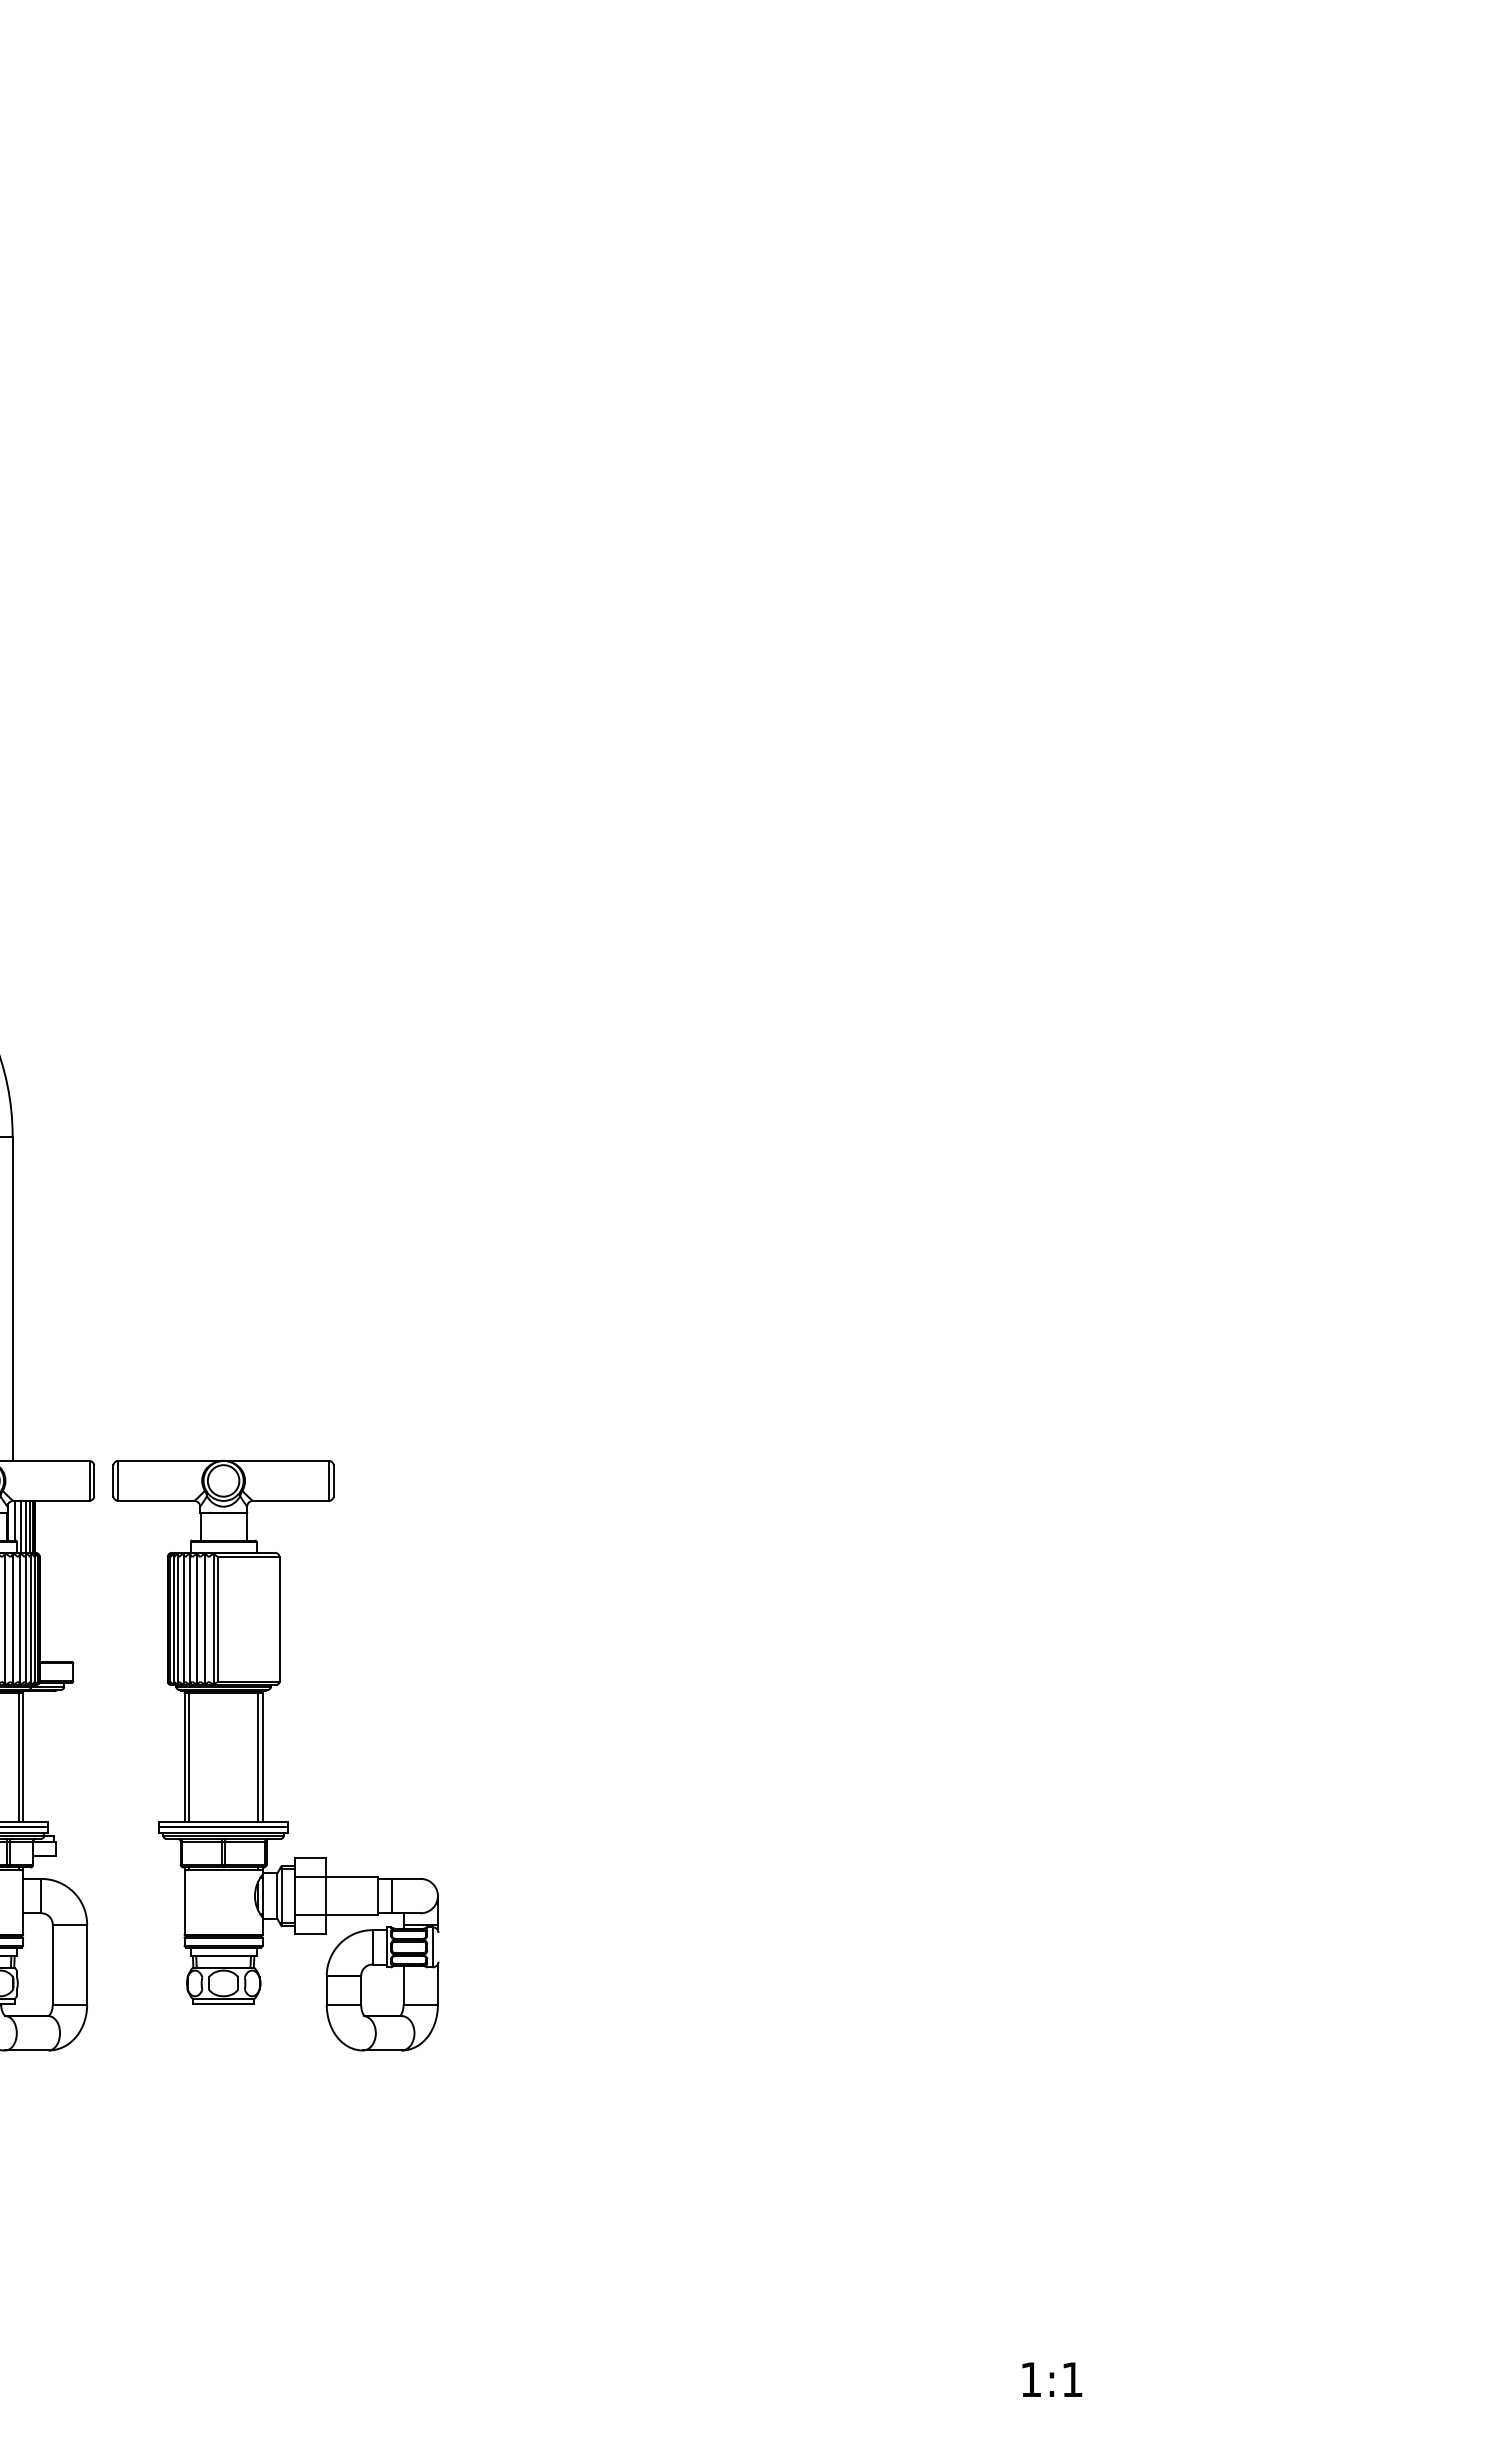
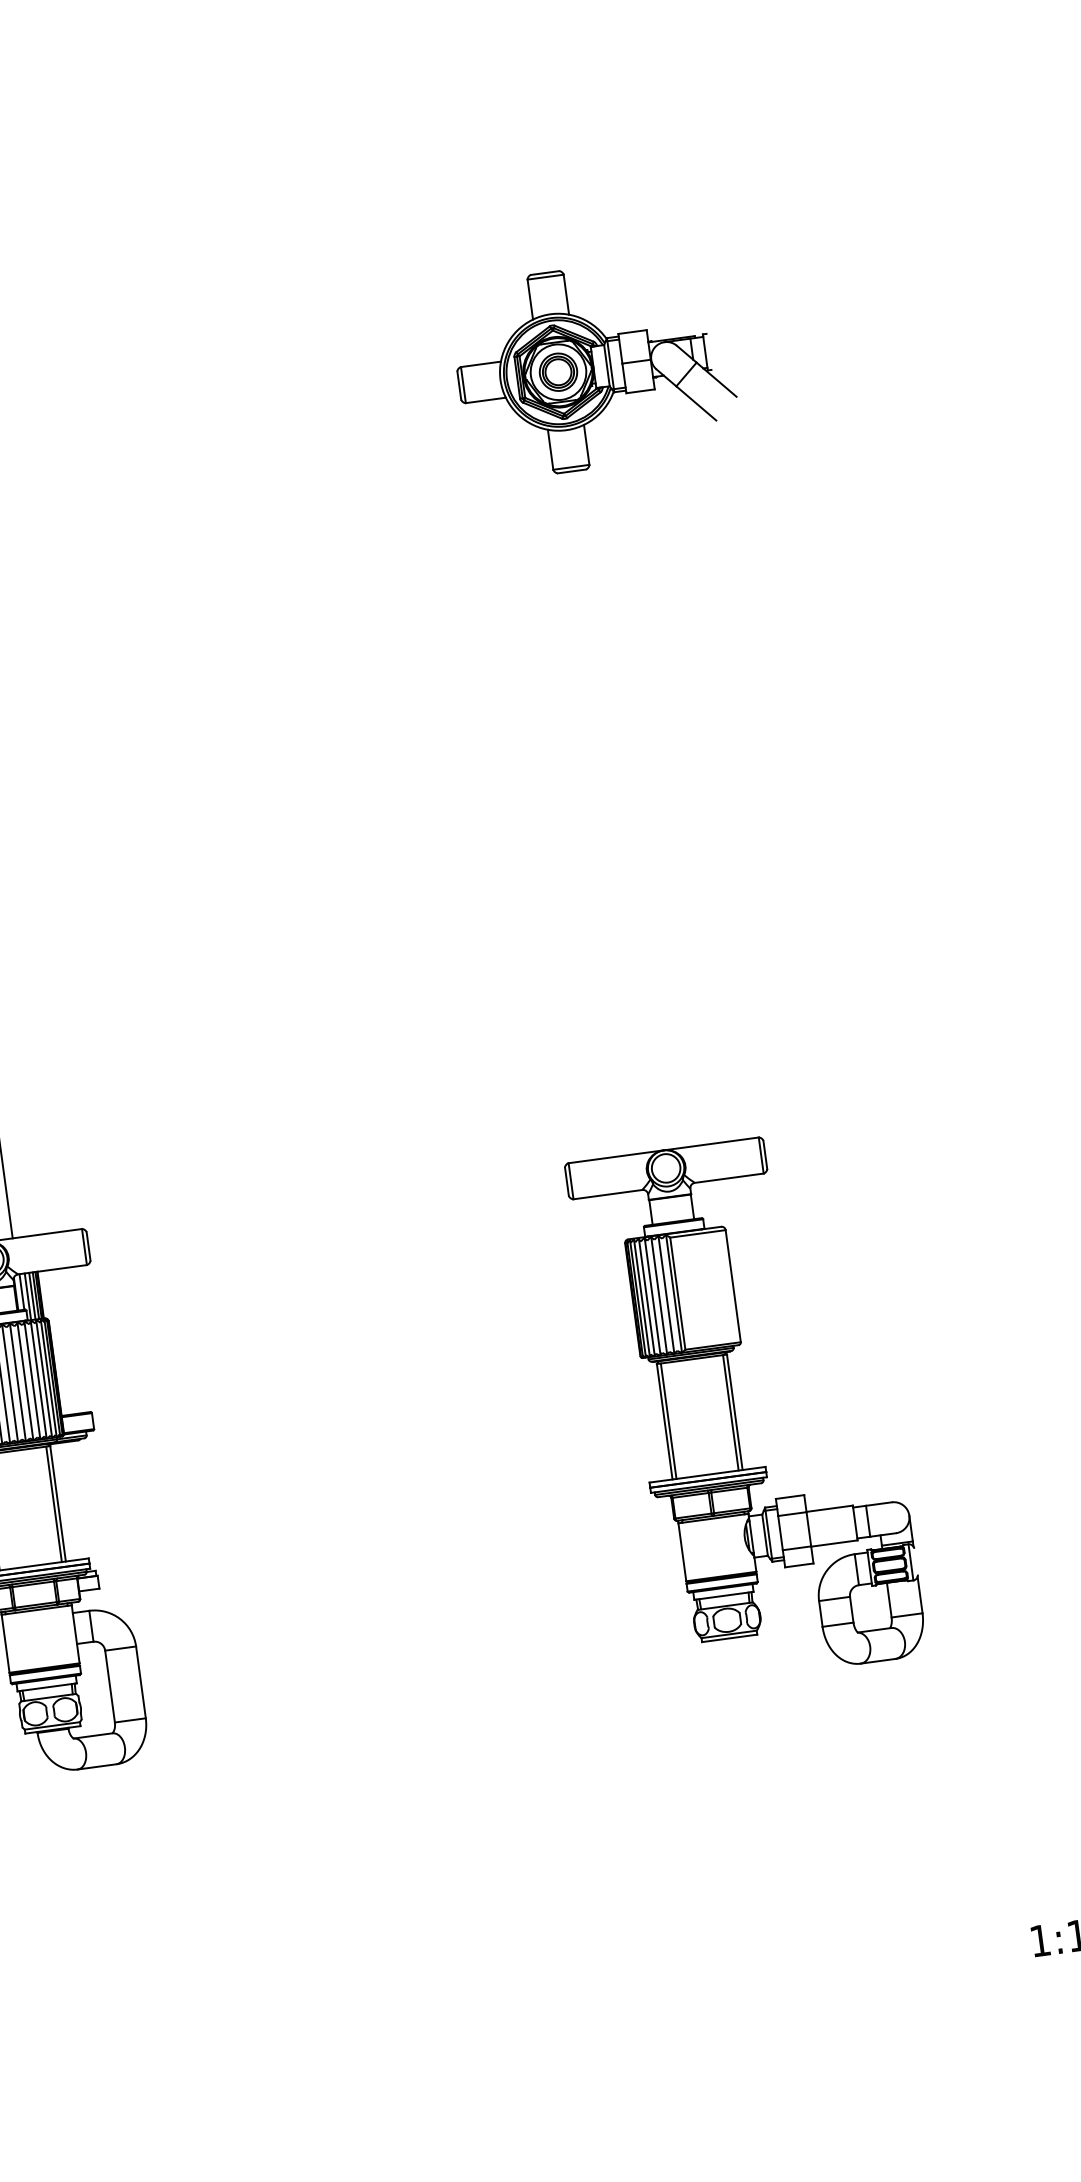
part: (776, 595) -> (594, 367), added
part: (263, 1755) -> (735, 1410), moved

